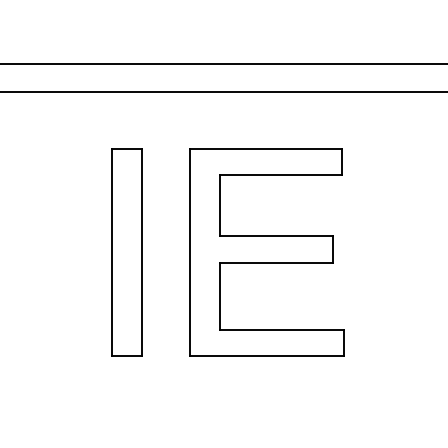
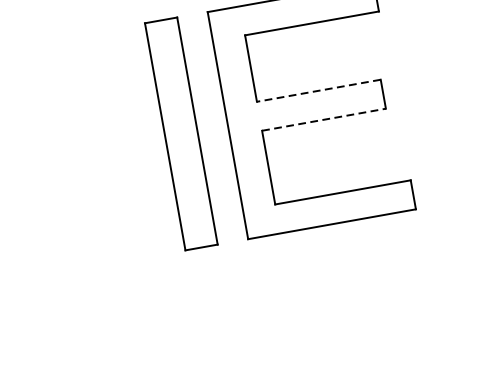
line: (275, 236) -> (317, 91), solid -> dashed
part: (126, 252) -> (180, 133), moved
line: (276, 262) -> (324, 119), solid -> dashed

